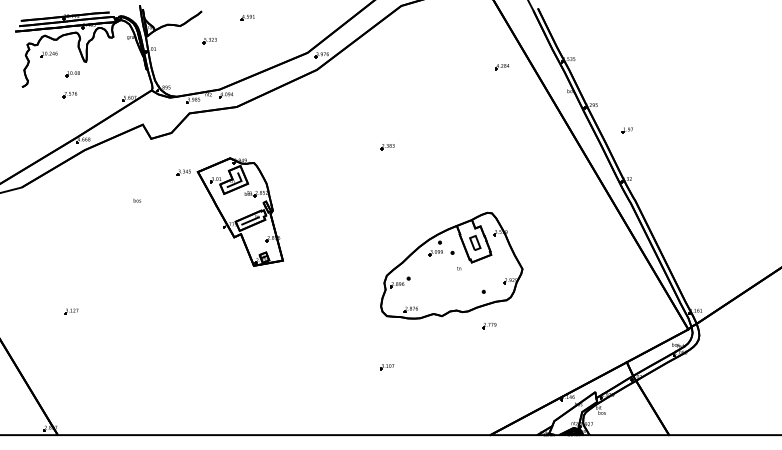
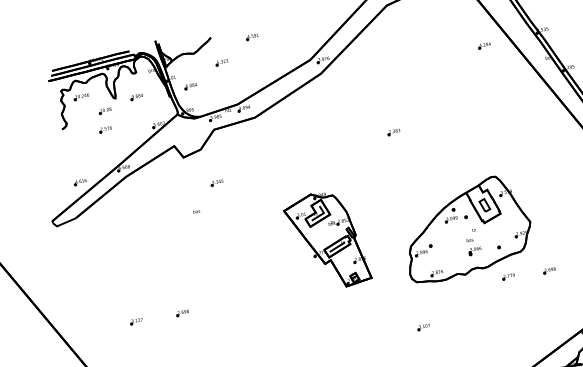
part: (171, 61) -> (190, 86), added
part: (109, 64) -> (136, 97), added
part: (33, 148) -> (80, 182), added
text: (137, 200) -> (196, 211), moved
part: (239, 211) -> (326, 240), moved
part: (456, 286) -> (474, 246), added
part: (123, 310) -> (182, 313), added
part: (535, 326) -> (549, 271), added

